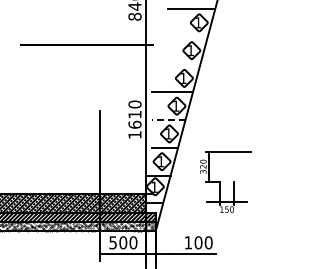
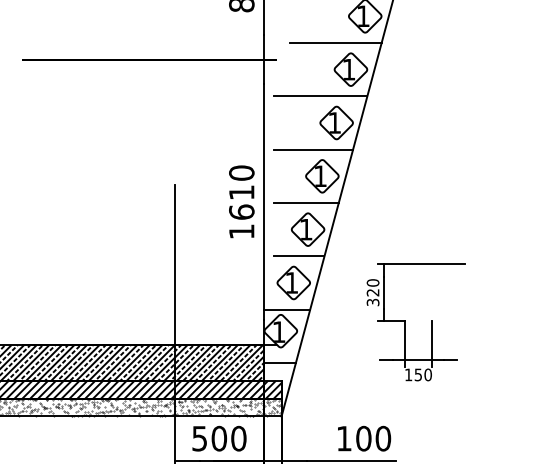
line: (183, 36) -> (334, 42), added
line: (175, 64) -> (319, 96), added
line: (168, 120) -> (306, 203), dashed -> solid

